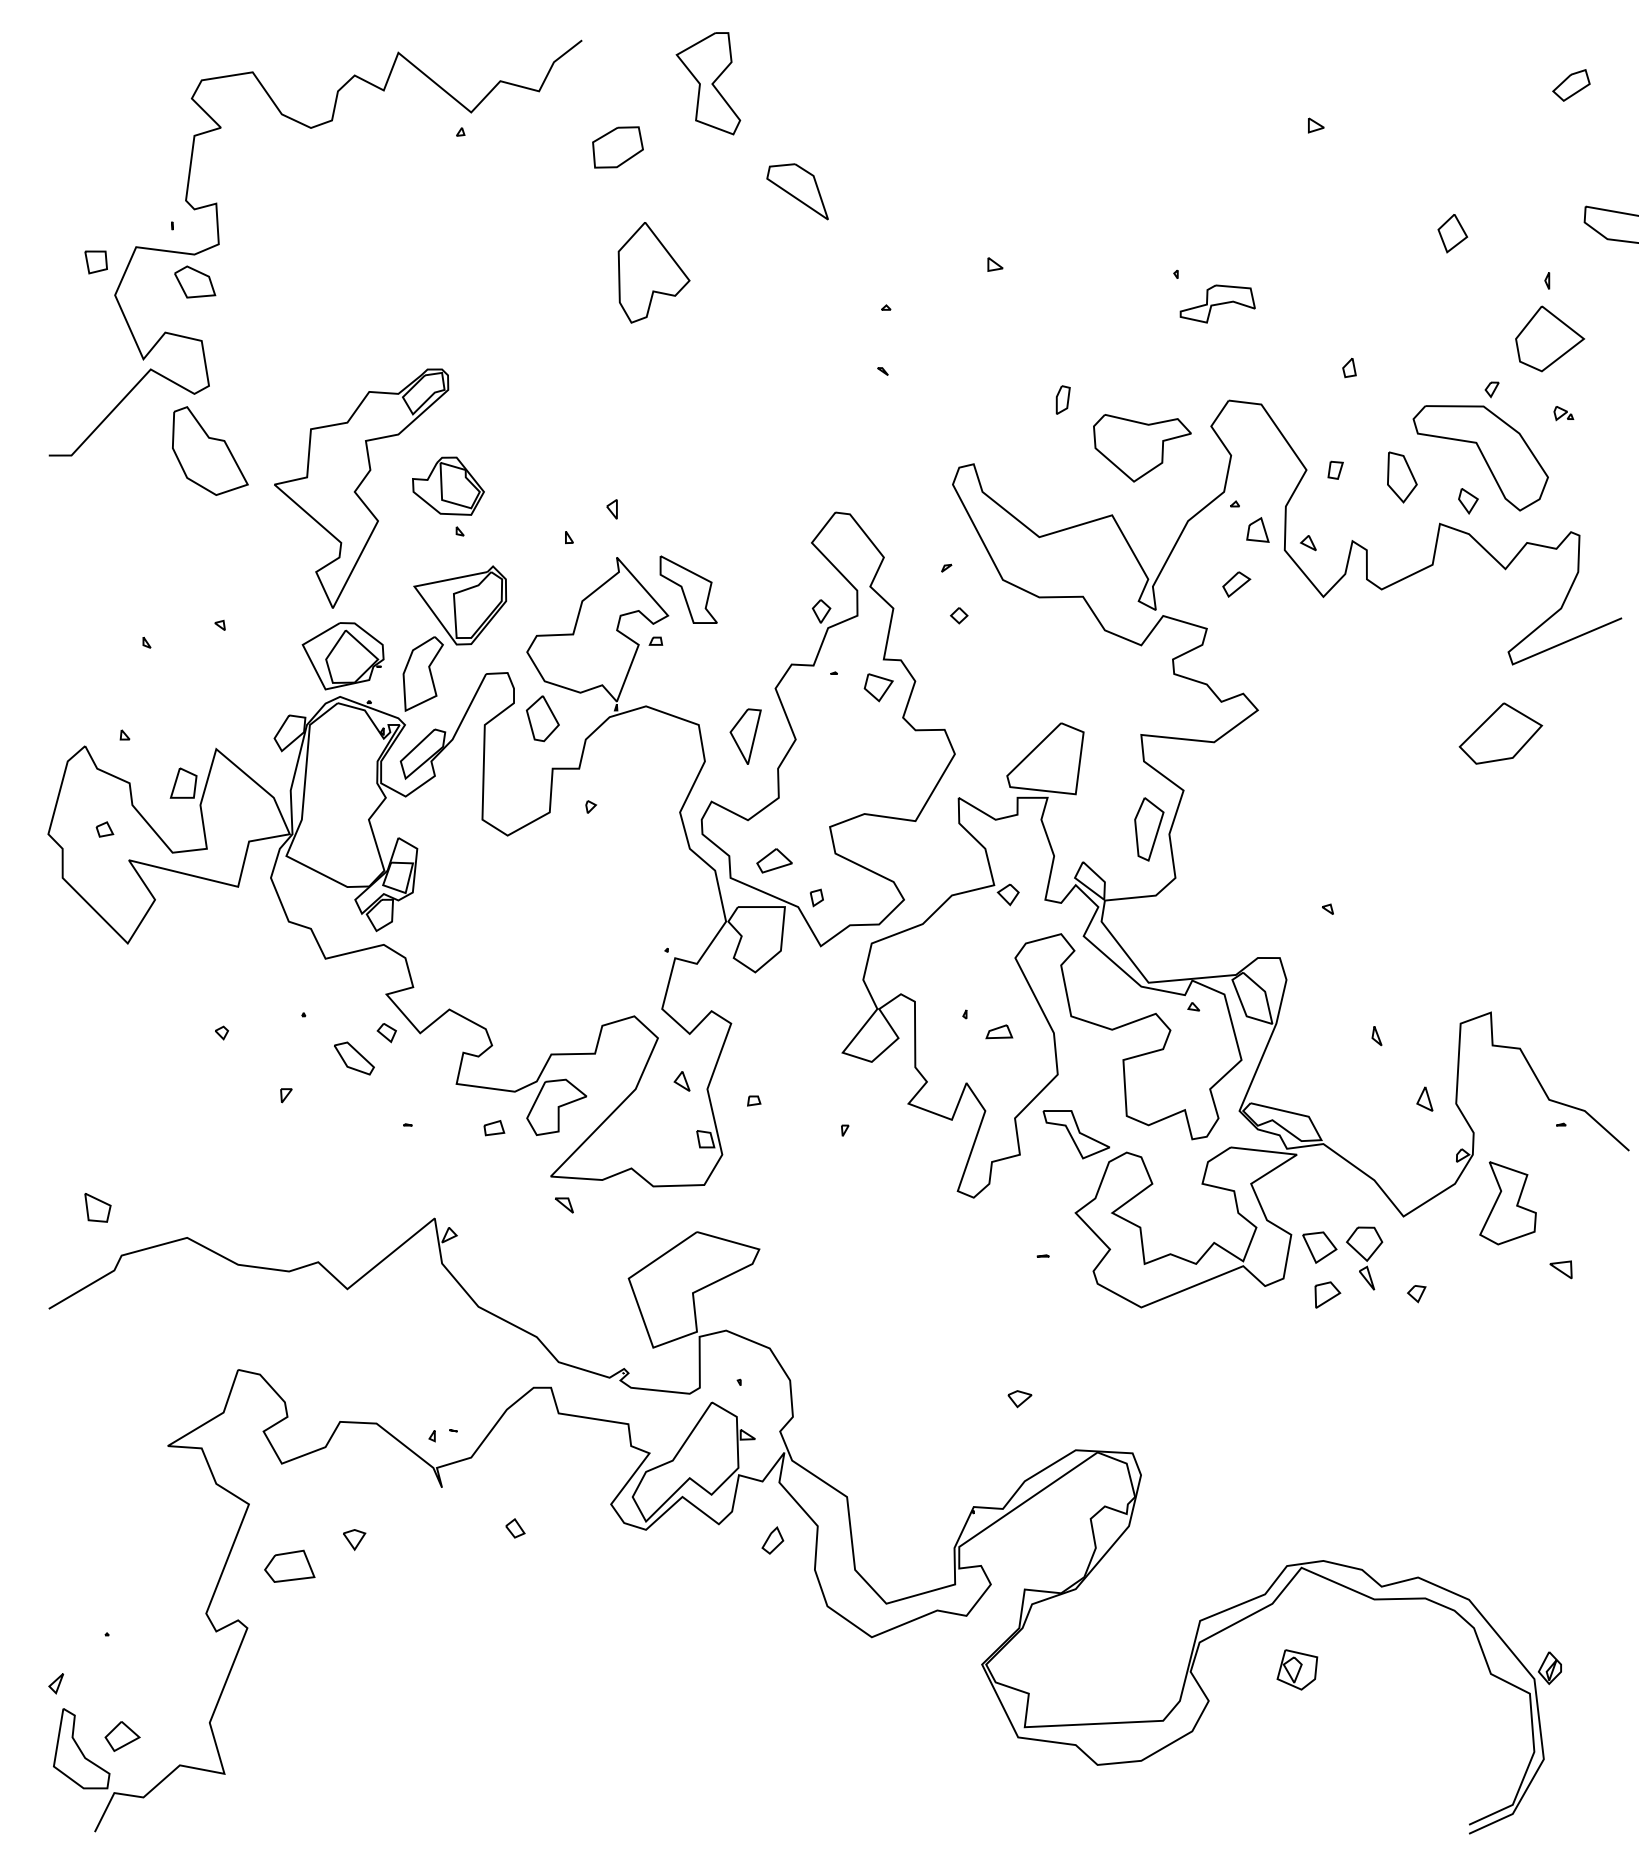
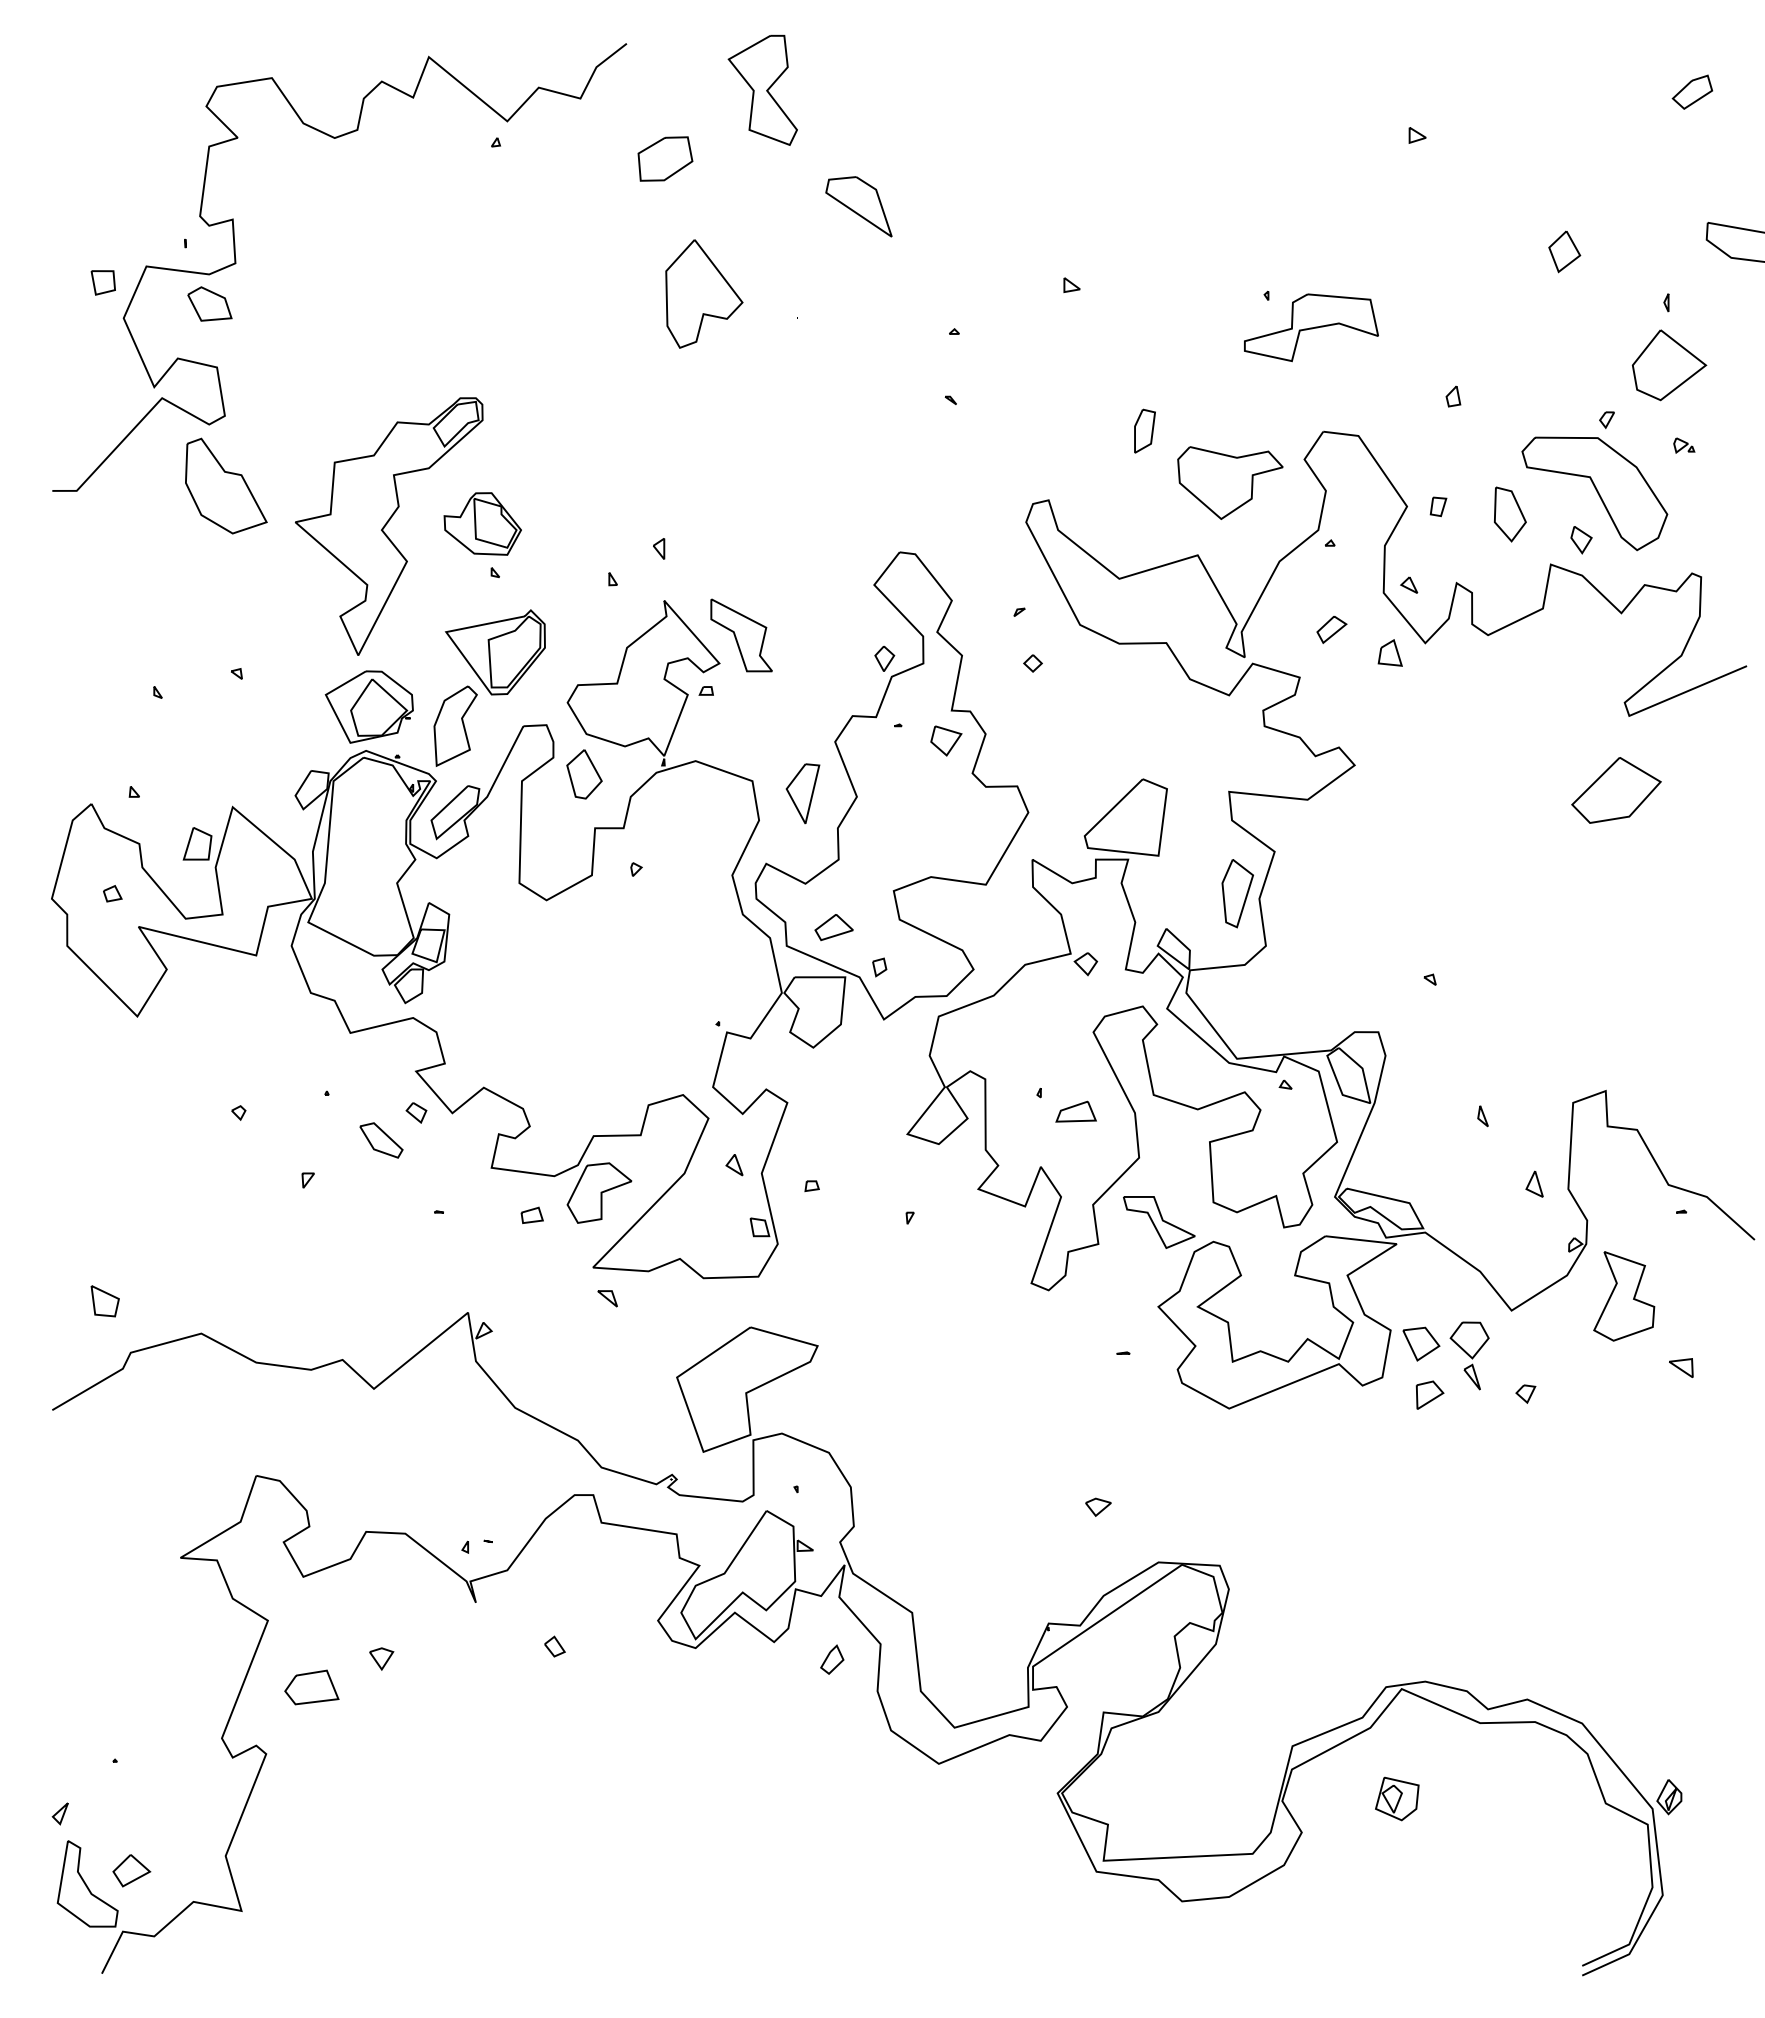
part: (1217, 303) -> (1311, 327), size x1.67
part: (1063, 399) -> (1145, 430), size x1.43
part: (1257, 529) -> (1389, 652), moved
part: (999, 1031) -> (1076, 1111), size x1.43

